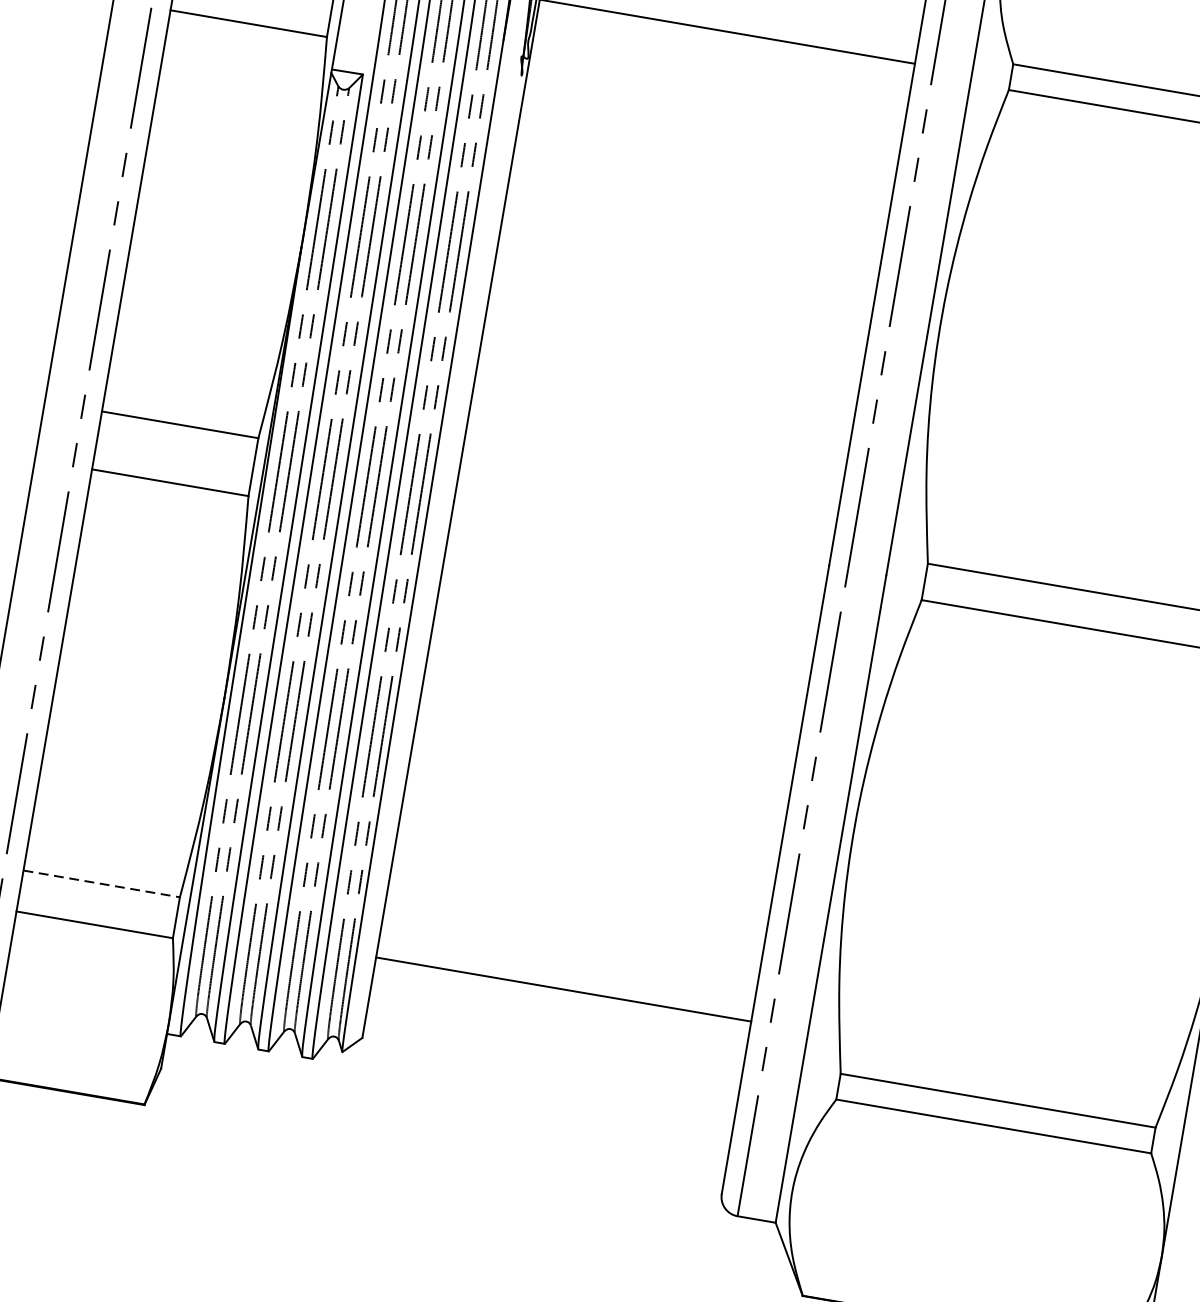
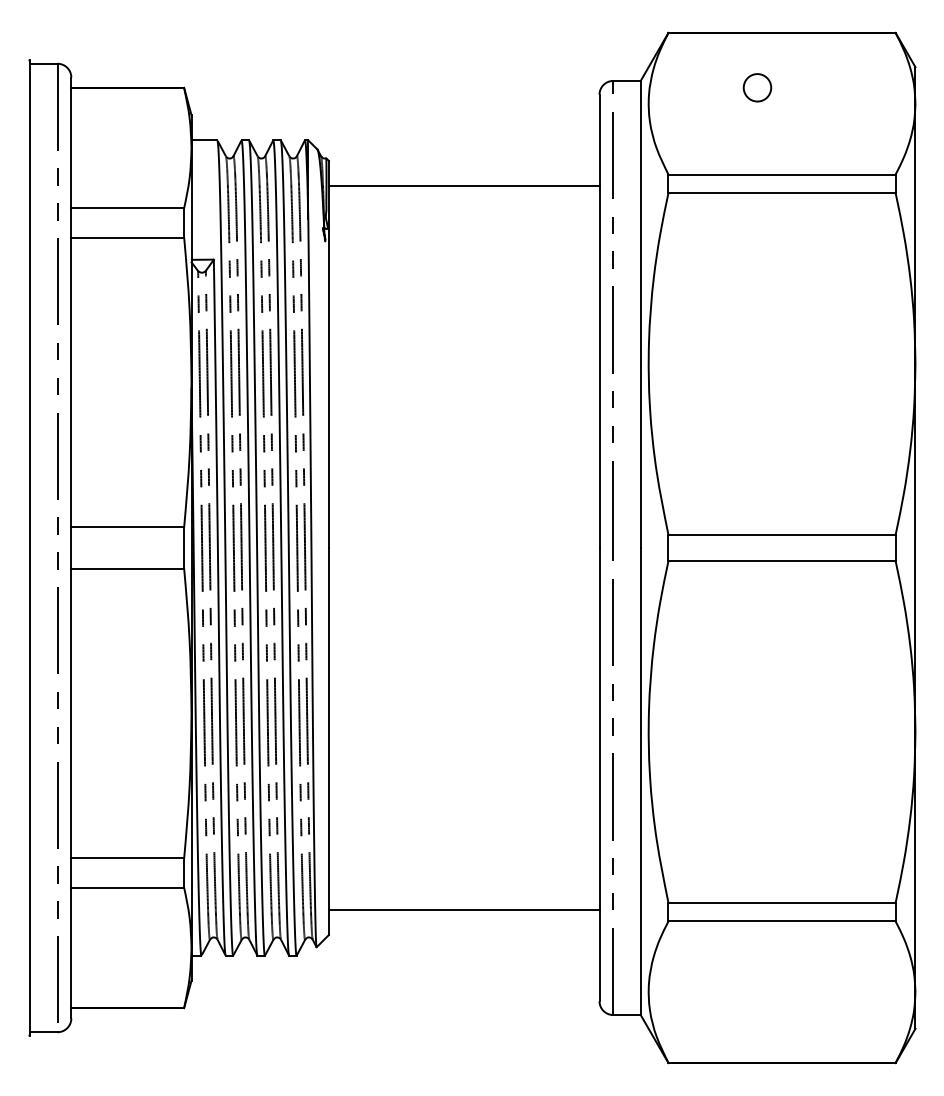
line: (102, 884) -> (128, 858), dashed -> solid
line: (562, 988) -> (463, 909), moved

